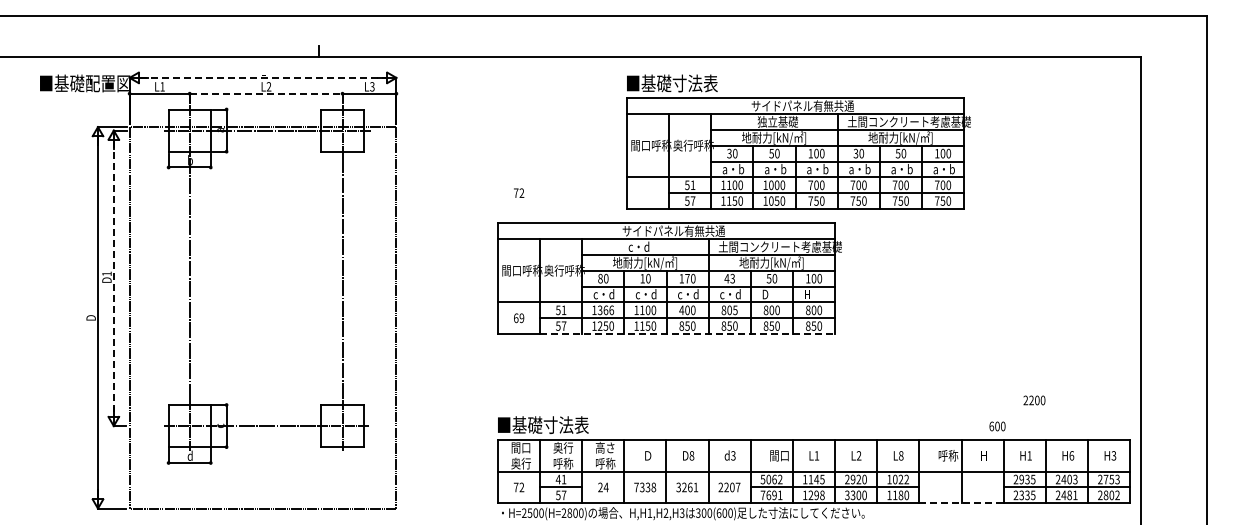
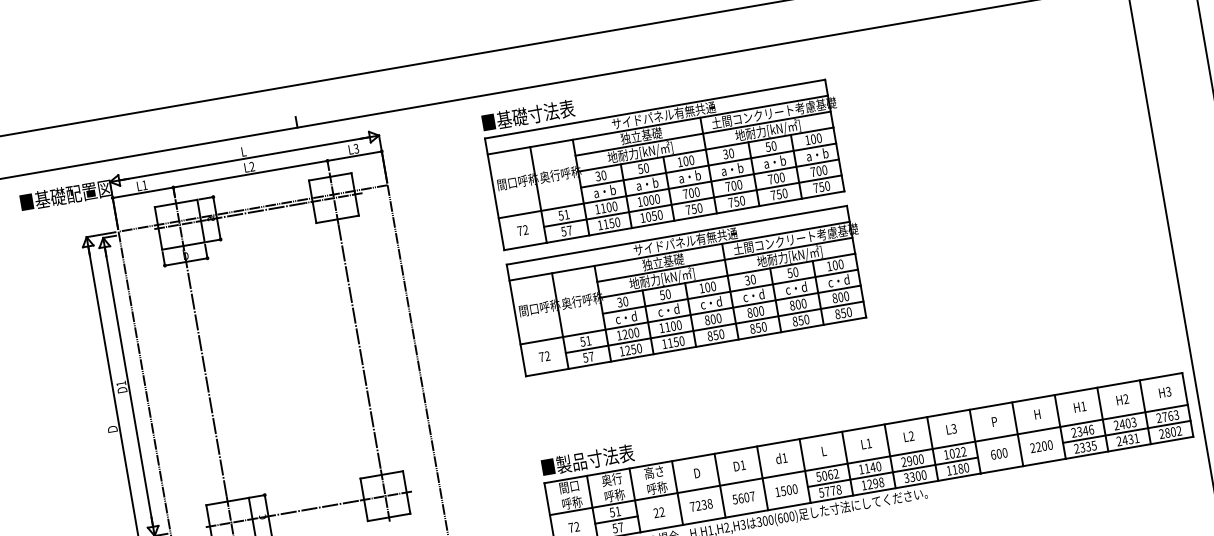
line: (263, 77) -> (244, 158), dashed -> solid
line: (266, 93) -> (250, 173), dashed -> solid
part: (798, 141) -> (665, 152), moved
text: (648, 246) -> (662, 261), c・d -> 独立基礎
line: (113, 278) -> (128, 387), dashed -> solid
text: (600, 278) -> (619, 302), 80 -> 30
text: (642, 278) -> (662, 295), 10 -> 50
text: (687, 278) -> (707, 287), 170 -> 100
text: (729, 278) -> (750, 279), 43 -> 30
text: (772, 294) -> (796, 288), D -> c・d
text: (814, 294) -> (838, 281), H -> c・d
text: (605, 310) -> (630, 333), 1366 -> 1200
text: (681, 310) -> (707, 320), 400 -> 800
text: (735, 310) -> (761, 311), 805 -> 800
text: (90, 316) -> (112, 429), D -> Ｄ
text: (519, 318) -> (545, 356), 69 -> 72
line: (687, 334) -> (717, 343), dashed -> solid
text: (1034, 400) -> (1041, 446), moved
text: (527, 424) -> (571, 462), ■基礎寸法表 -> ■製品寸法表
text: (997, 426) -> (999, 453), moved
text: (647, 455) -> (698, 472), Ｄ -> D
text: (691, 455) -> (742, 465), D8 -> D1
text: (733, 455) -> (784, 457), d3 -> d1
text: (779, 455) -> (831, 449), 間口 -> L
text: (900, 455) -> (953, 428), L8 -> L3
text: (948, 455) -> (1001, 420), 呼称 -> P
text: (1071, 455) -> (1125, 398), H6 -> H2
text: (521, 463) -> (572, 502), 奥行 -> 呼称
text: (557, 479) -> (611, 512), 41 -> 51
text: (822, 479) -> (878, 466), 1145 -> 1140
text: (858, 479) -> (915, 460), 2920 -> 2900
text: (1027, 479) -> (1085, 430), 2935 -> 2346
text: (1111, 479) -> (1170, 416), 2753 -> 2763
text: (605, 487) -> (661, 512), 24 -> 22
text: (687, 487) -> (744, 498), 3261 -> 5607
text: (729, 487) -> (786, 490), 2207 -> 1500
text: (642, 488) -> (698, 506), 7338 -> 7238
text: (1069, 494) -> (1130, 438), 2481 -> 2431
text: (771, 495) -> (830, 491), 7691 -> 5778
line: (962, 503) -> (1024, 466), dashed -> solid

